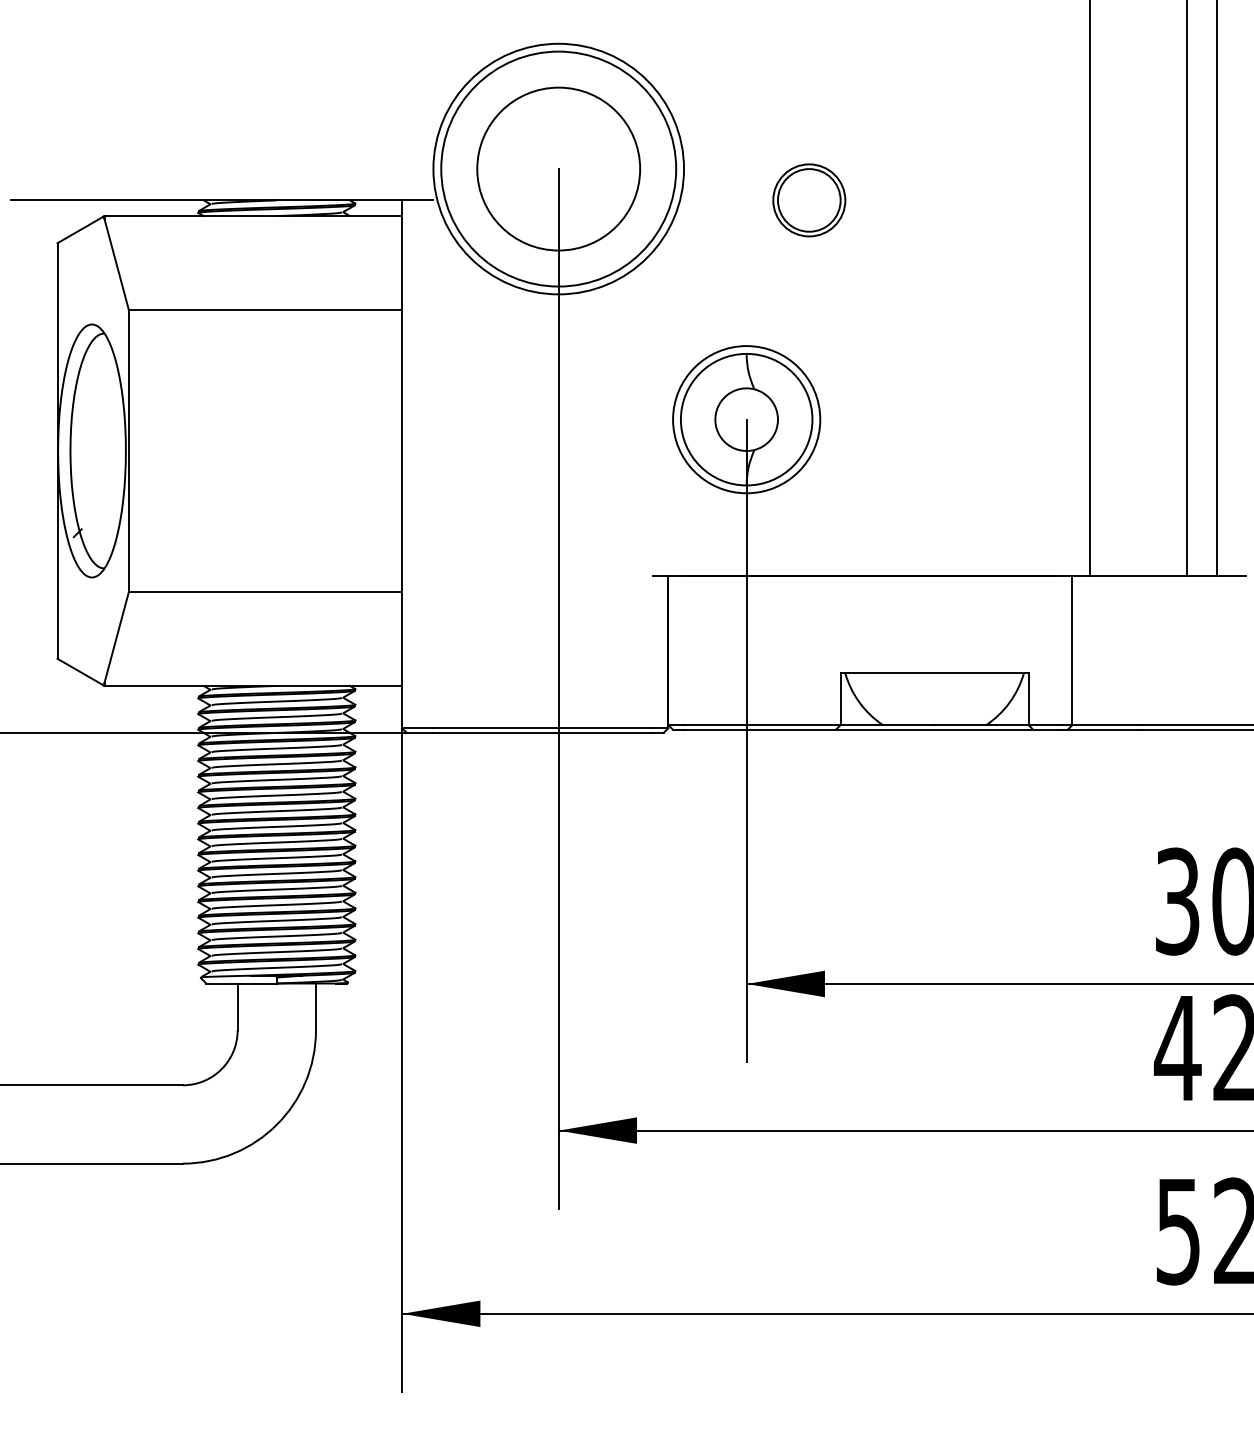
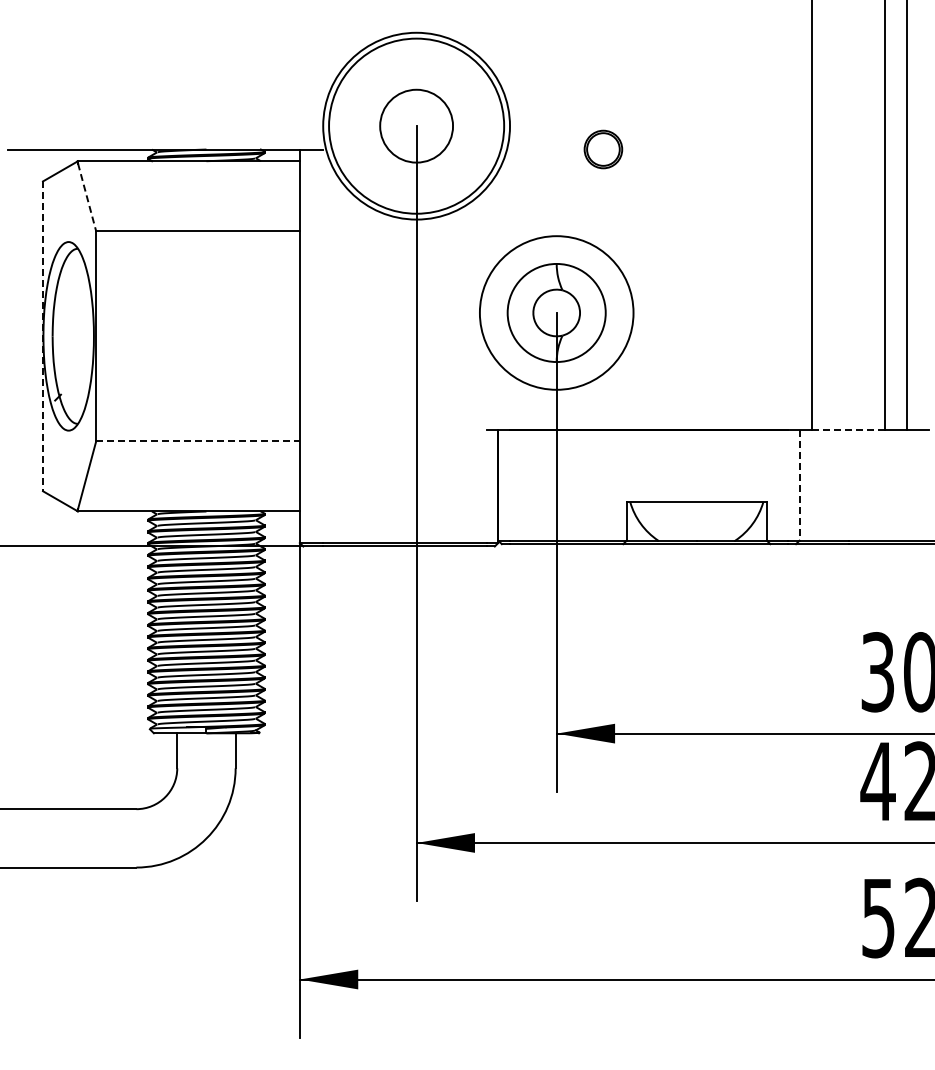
circle: (558, 168) -> (416, 125), size x0.6
part: (809, 200) -> (603, 149), size x0.7
line: (117, 264) -> (87, 197), solid -> dashed
circle: (746, 419) -> (556, 312), size x1.4
line: (58, 451) -> (43, 336), solid -> dashed
line: (1139, 575) -> (849, 429), solid -> dashed
line: (266, 592) -> (198, 441), solid -> dashed
line: (1072, 651) -> (799, 485), solid -> dashed

